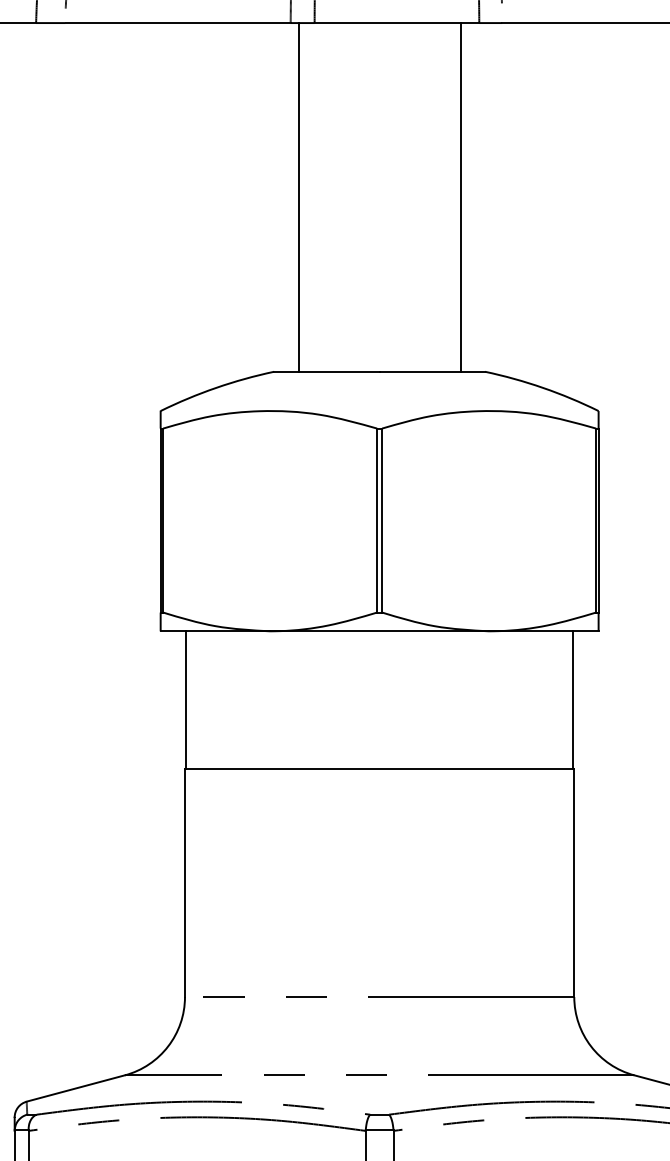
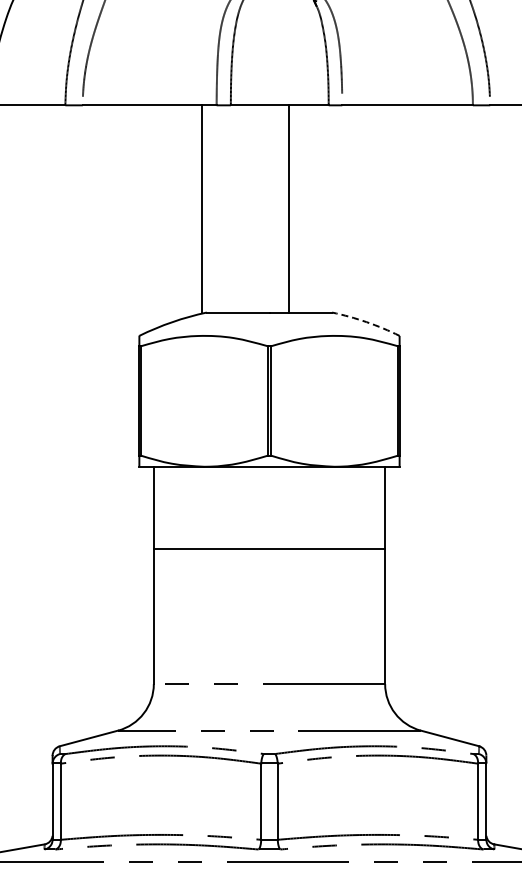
line: (298, 196) -> (202, 208), moved
line: (460, 196) -> (288, 208), moved
arc: (542, 388) -> (366, 322), solid -> dashed

